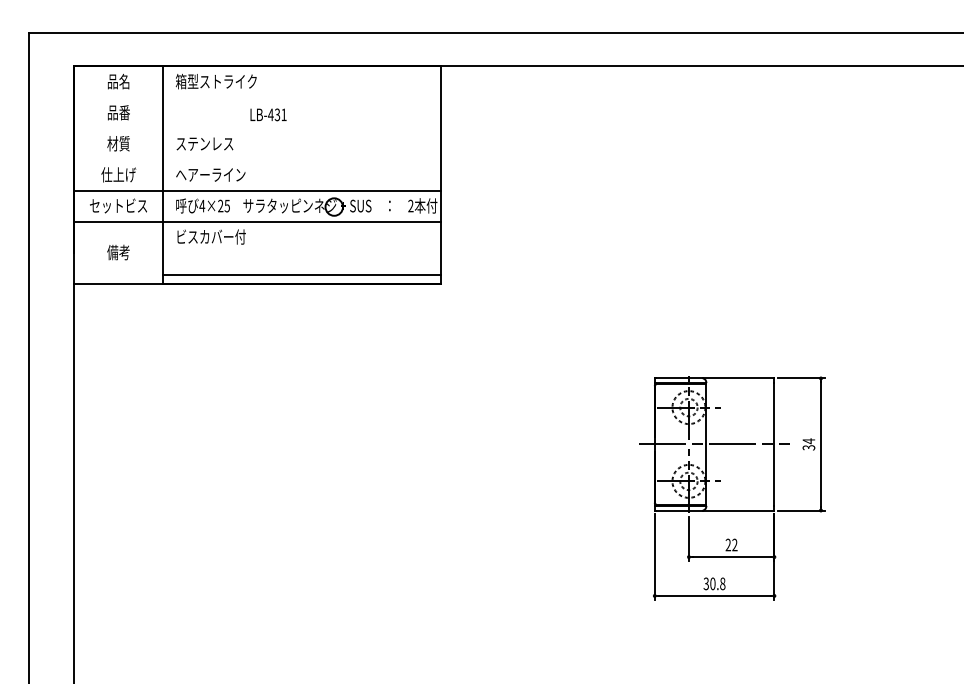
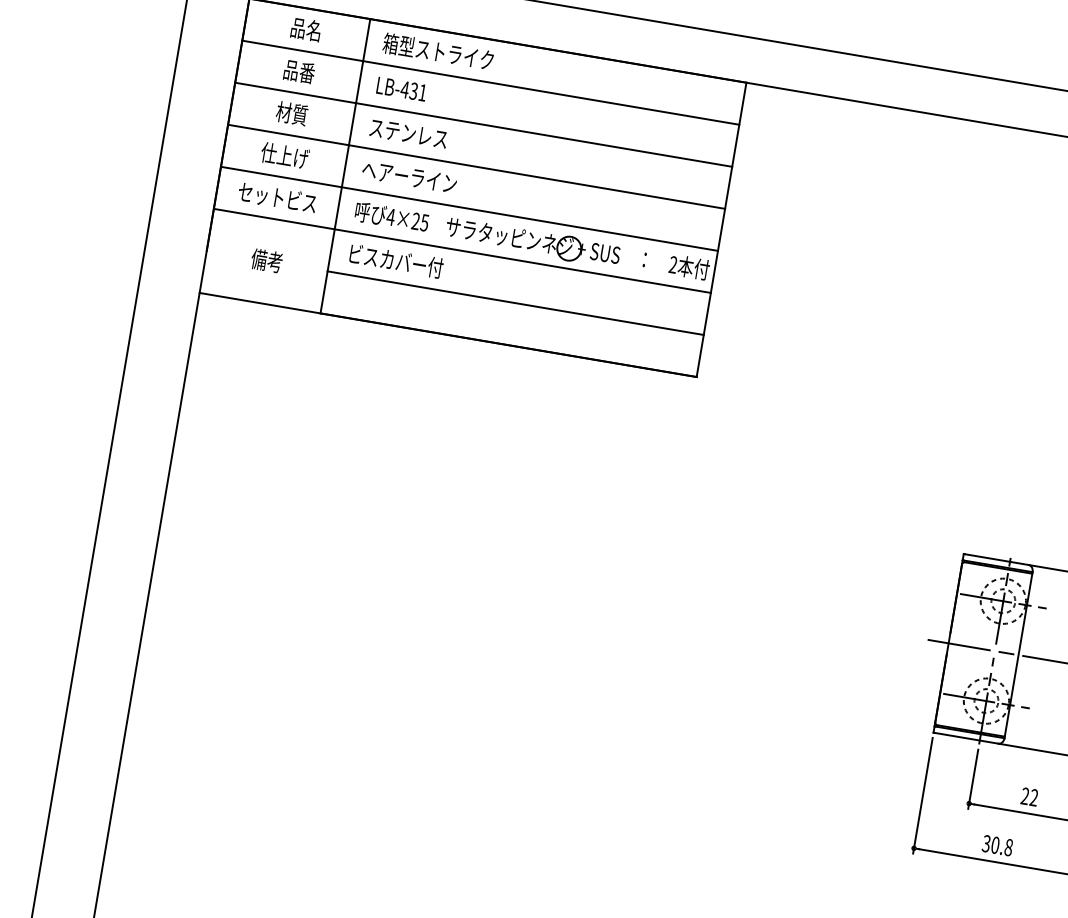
line: (257, 97) -> (490, 82), added
text: (268, 114) -> (401, 88), moved
line: (257, 128) -> (483, 124), added
line: (257, 159) -> (476, 166), added
line: (302, 274) -> (515, 302), moved

